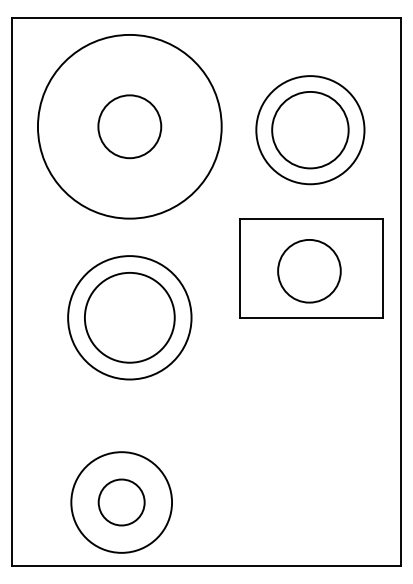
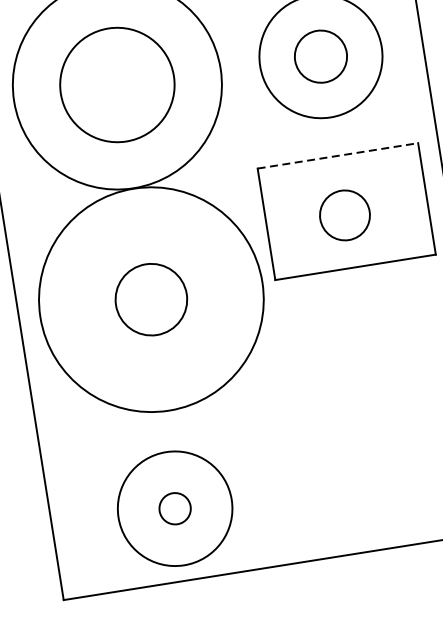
circle: (129, 126) -> (116, 84), size x1.6
circle: (310, 129) -> (320, 55), size x0.6
line: (311, 218) -> (337, 155), solid -> dashed
circle: (309, 270) -> (344, 214), size x0.7
circle: (129, 317) -> (150, 299), size x0.7
circle: (129, 317) -> (150, 299), size x1.6
circle: (121, 502) -> (174, 508), size x0.6

